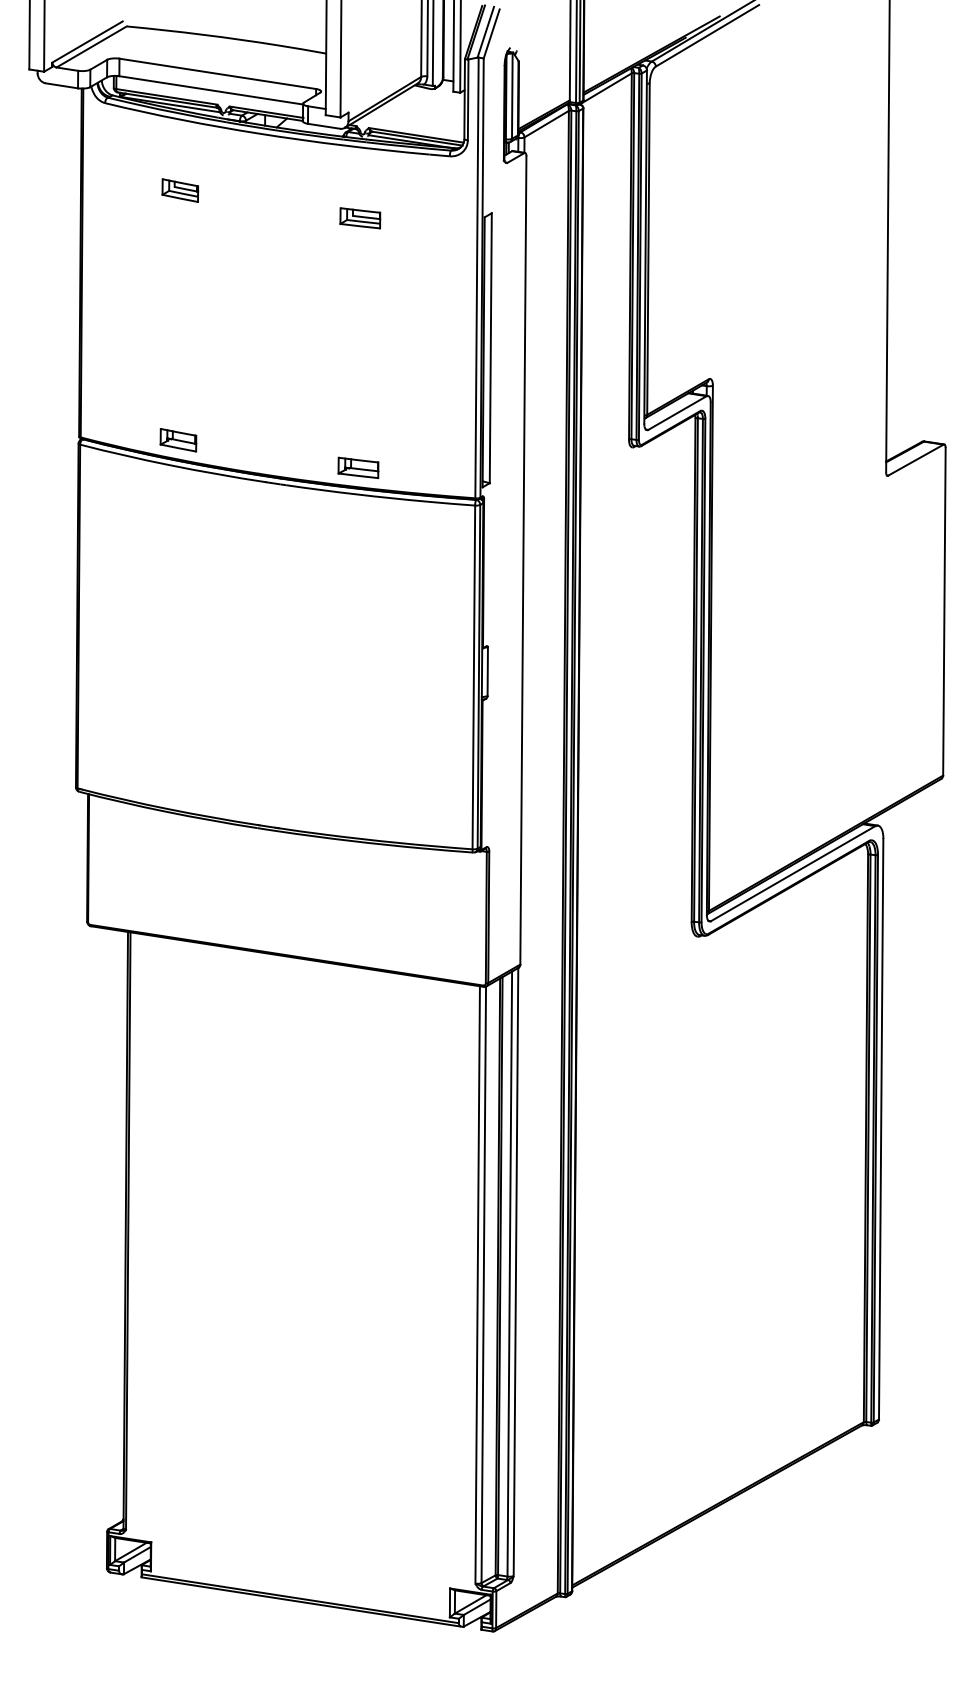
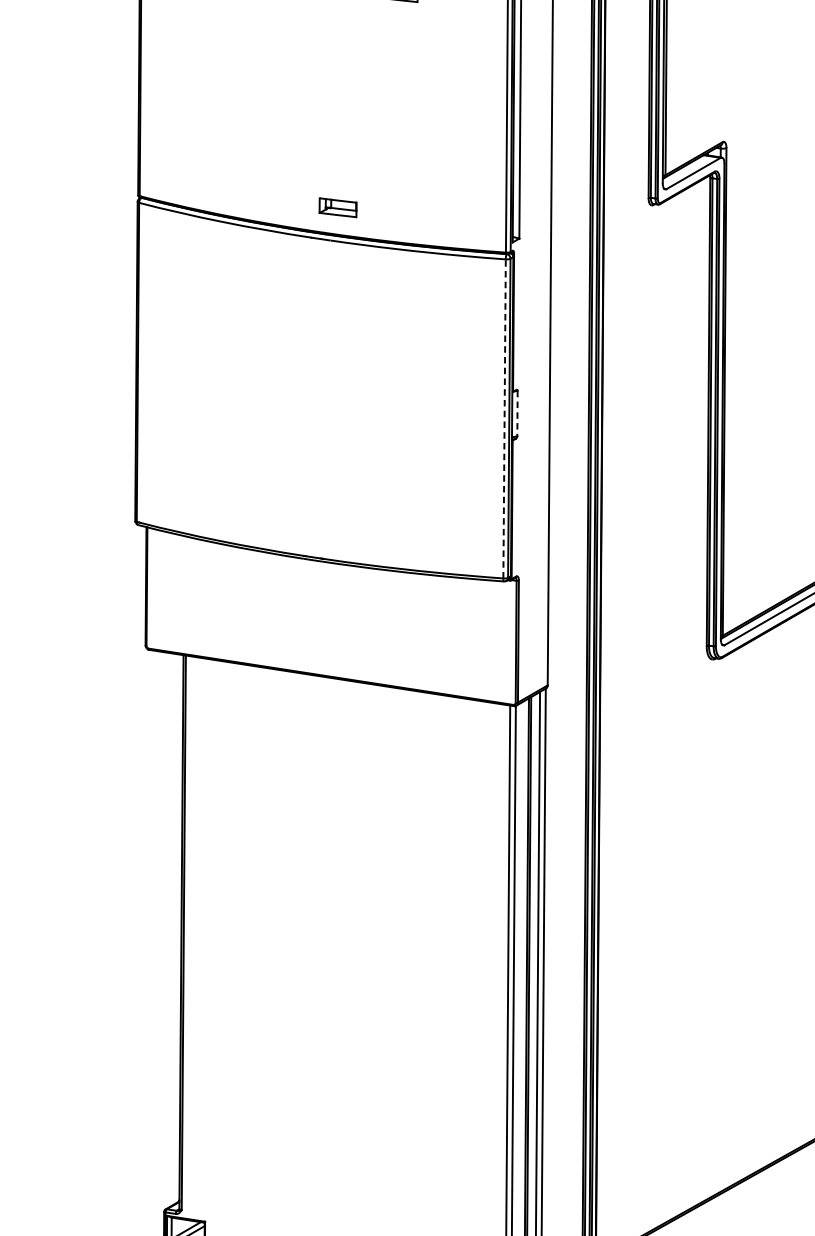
part: (178, 440) -> (230, 198), removed
part: (358, 467) -> (338, 207), moved
line: (487, 671) -> (517, 413), solid -> dashed
line: (473, 677) -> (504, 418), solid -> dashed

